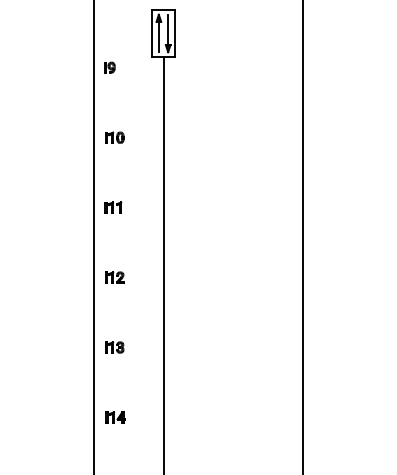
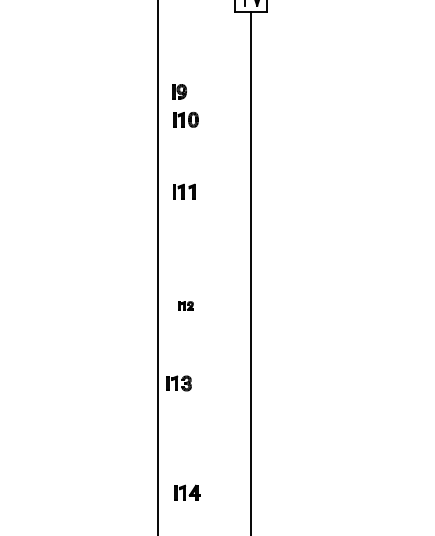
part: (109, 67) -> (178, 91), moved
part: (113, 207) -> (184, 191), moved
part: (114, 277) -> (185, 306), size x0.6
part: (114, 347) -> (178, 383), moved

